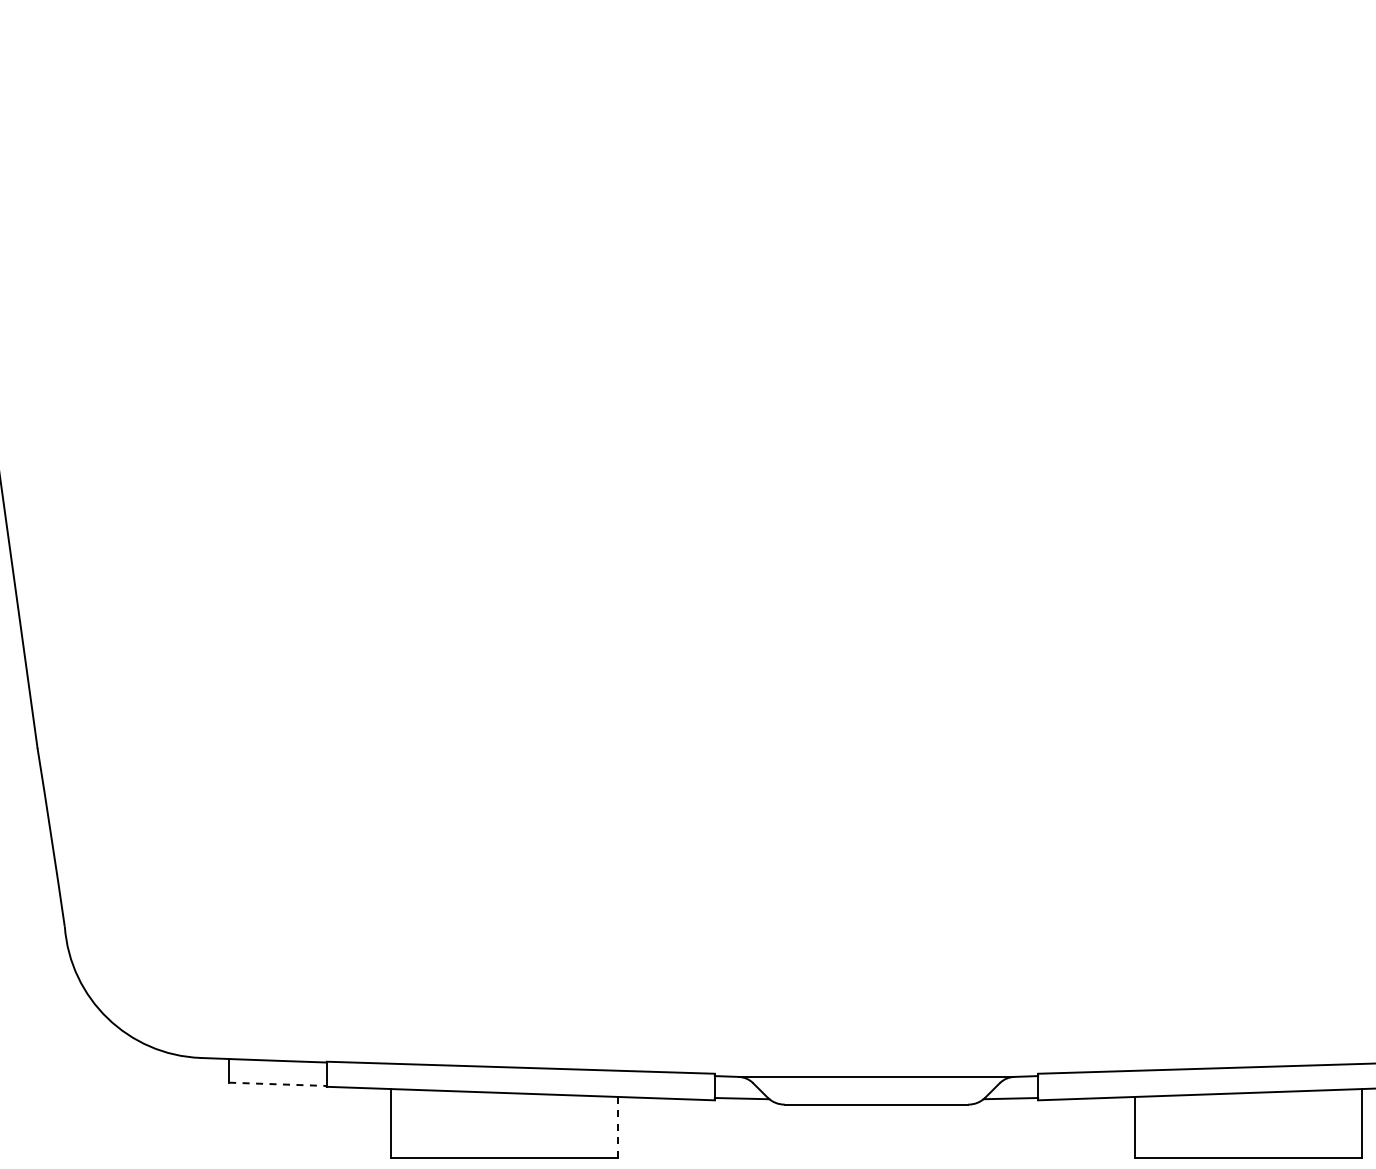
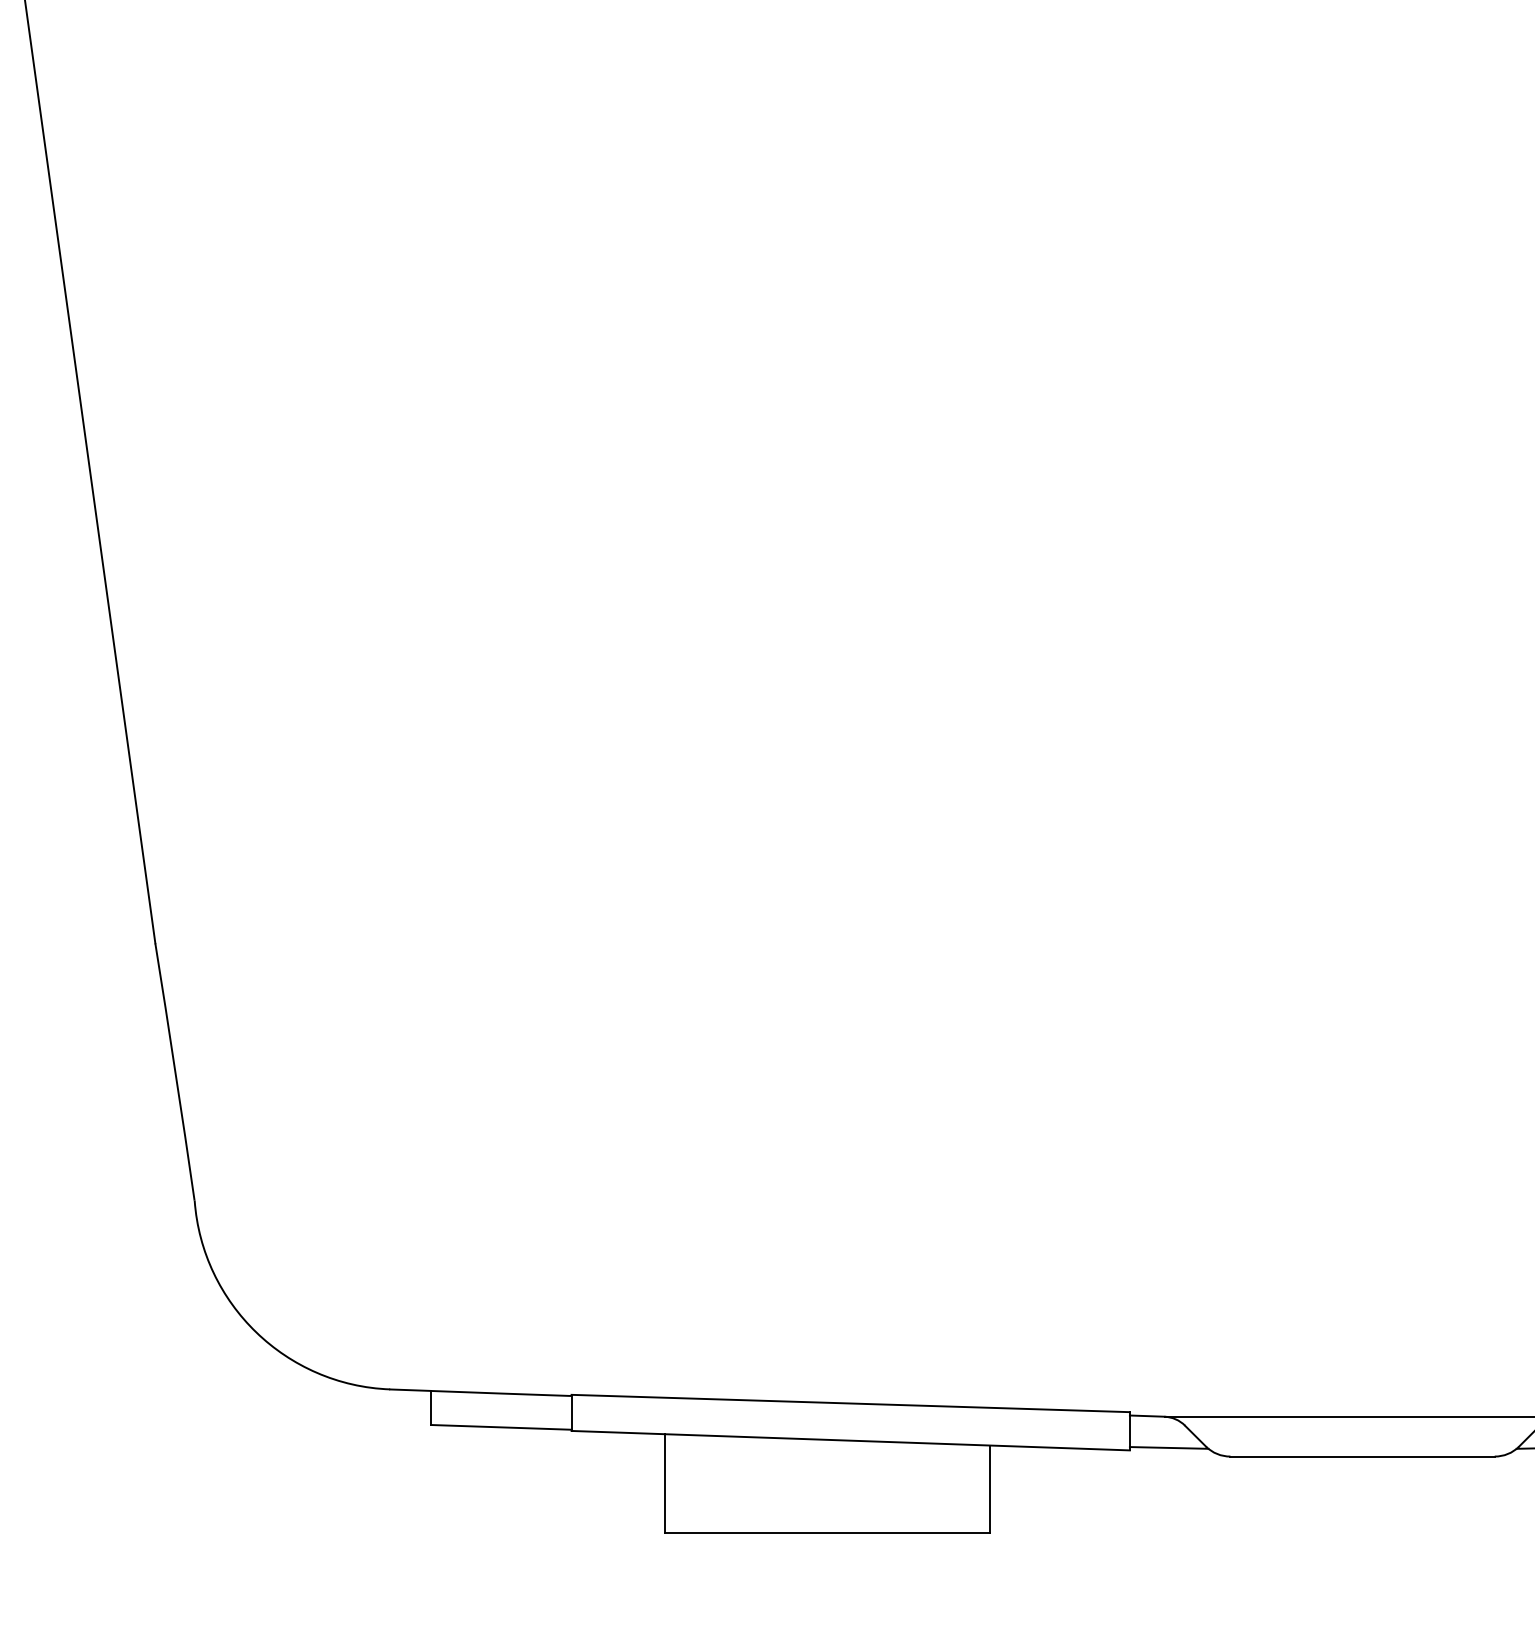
line: (277, 1084) -> (500, 1427), dashed -> solid
line: (617, 1126) -> (989, 1488), dashed -> solid

